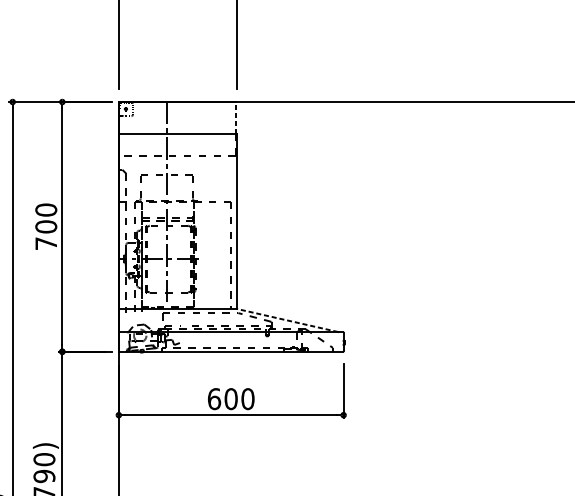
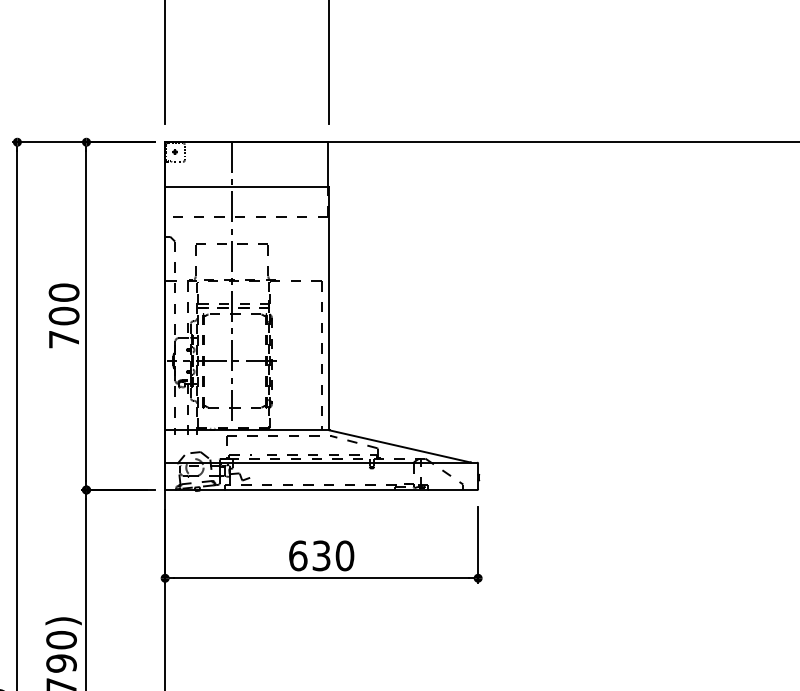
line: (236, 118) -> (328, 164), dashed -> solid
line: (287, 320) -> (399, 446), dashed -> solid
text: (231, 398) -> (321, 555), 600 -> 630

